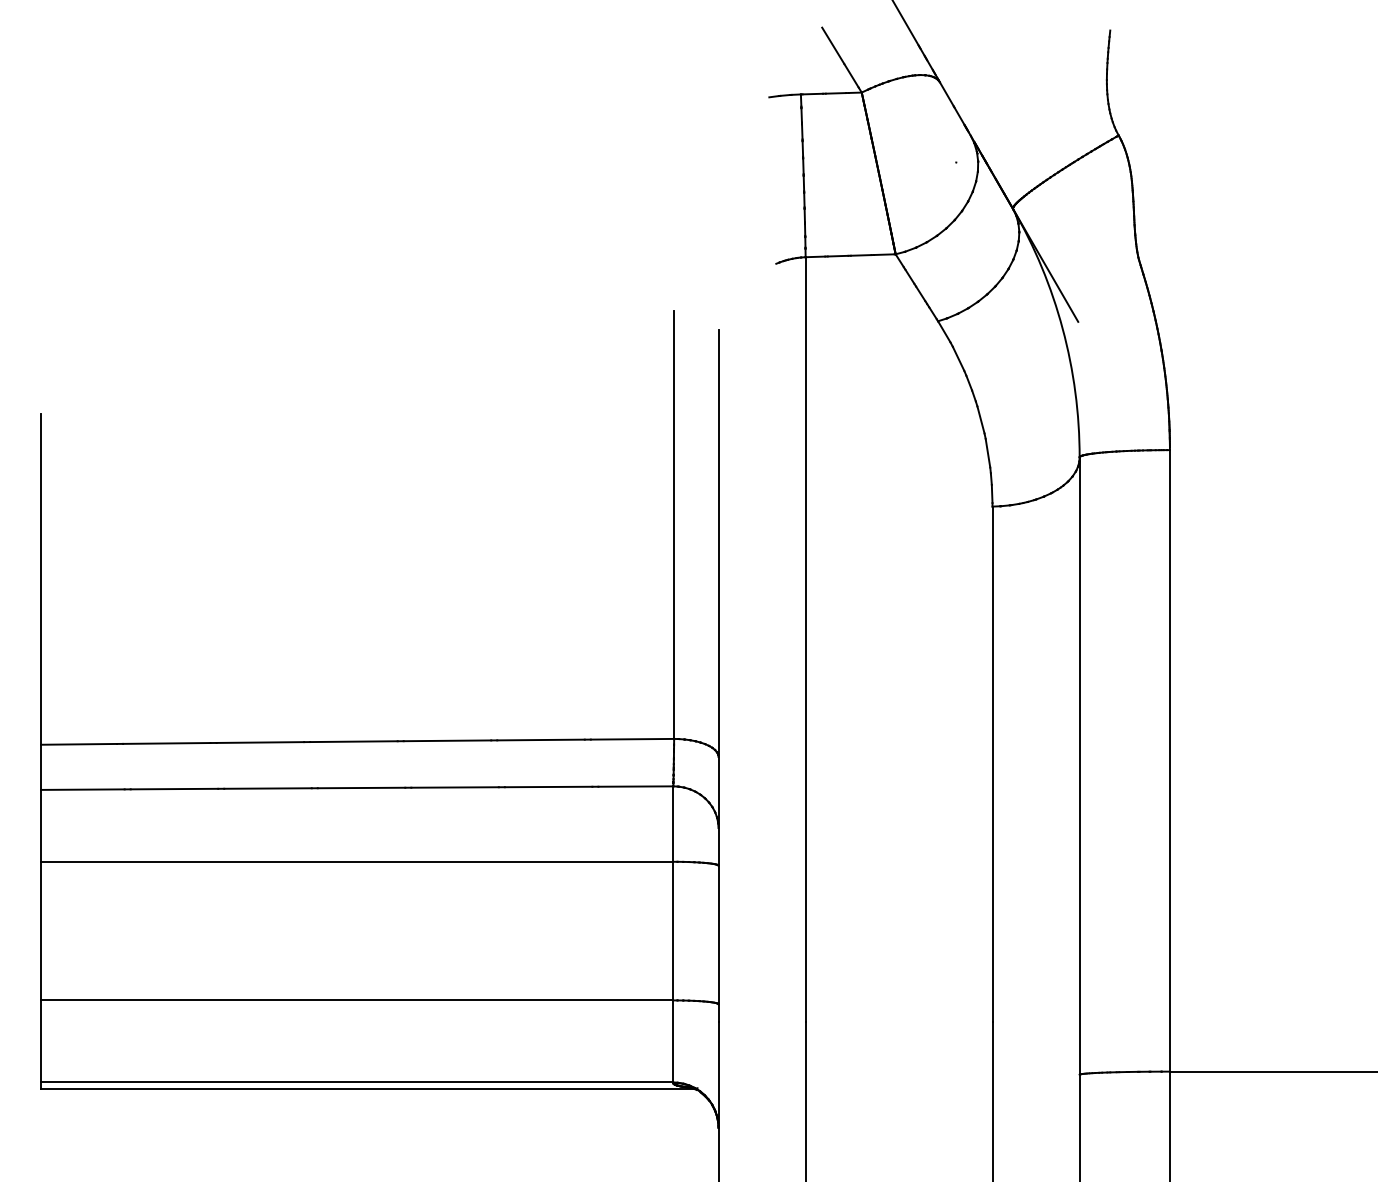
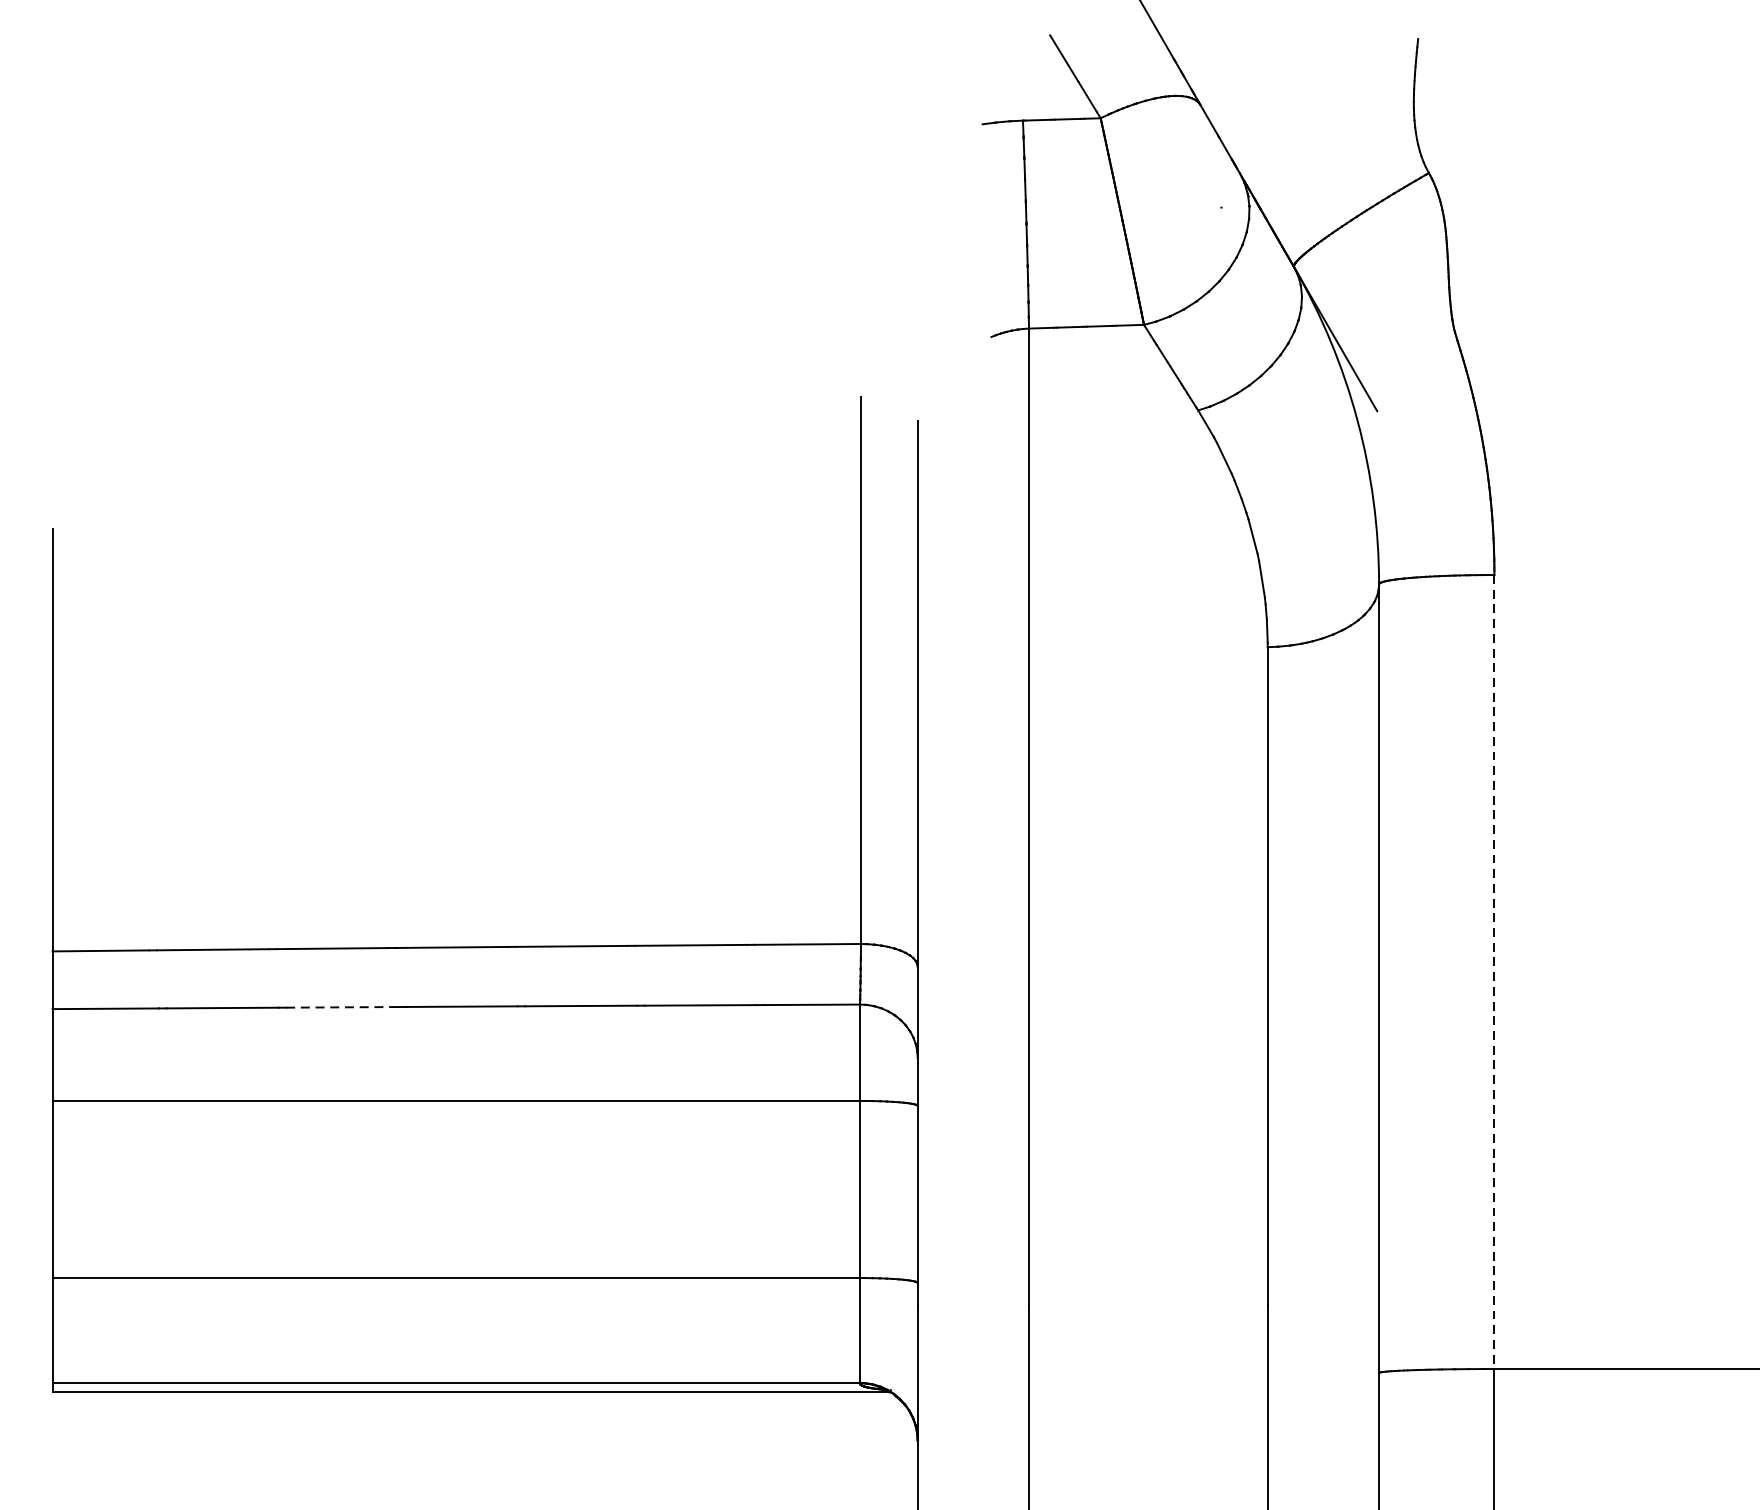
line: (1169, 760) -> (1493, 971), solid -> dashed
line: (267, 788) -> (341, 1007), solid -> dashed

